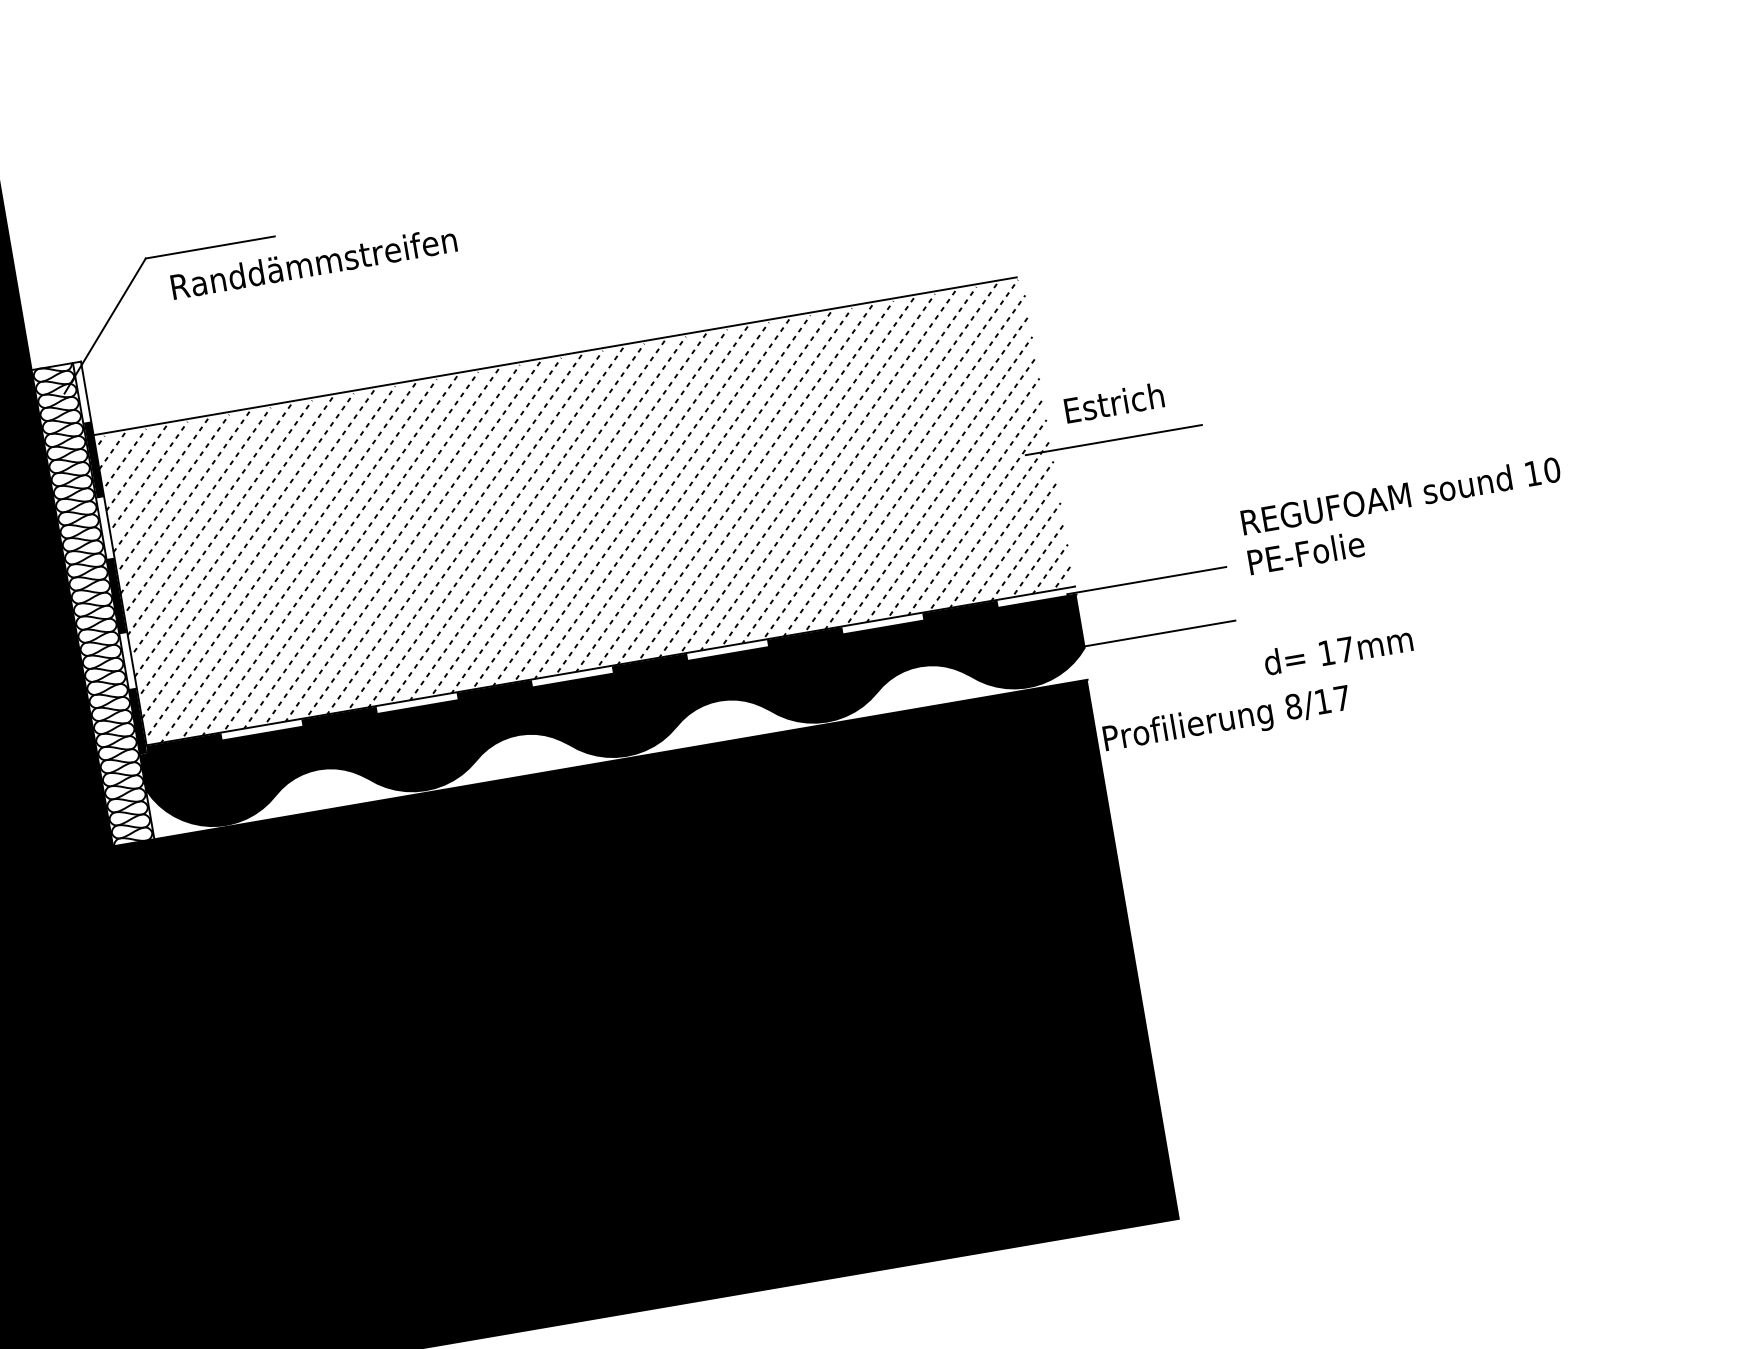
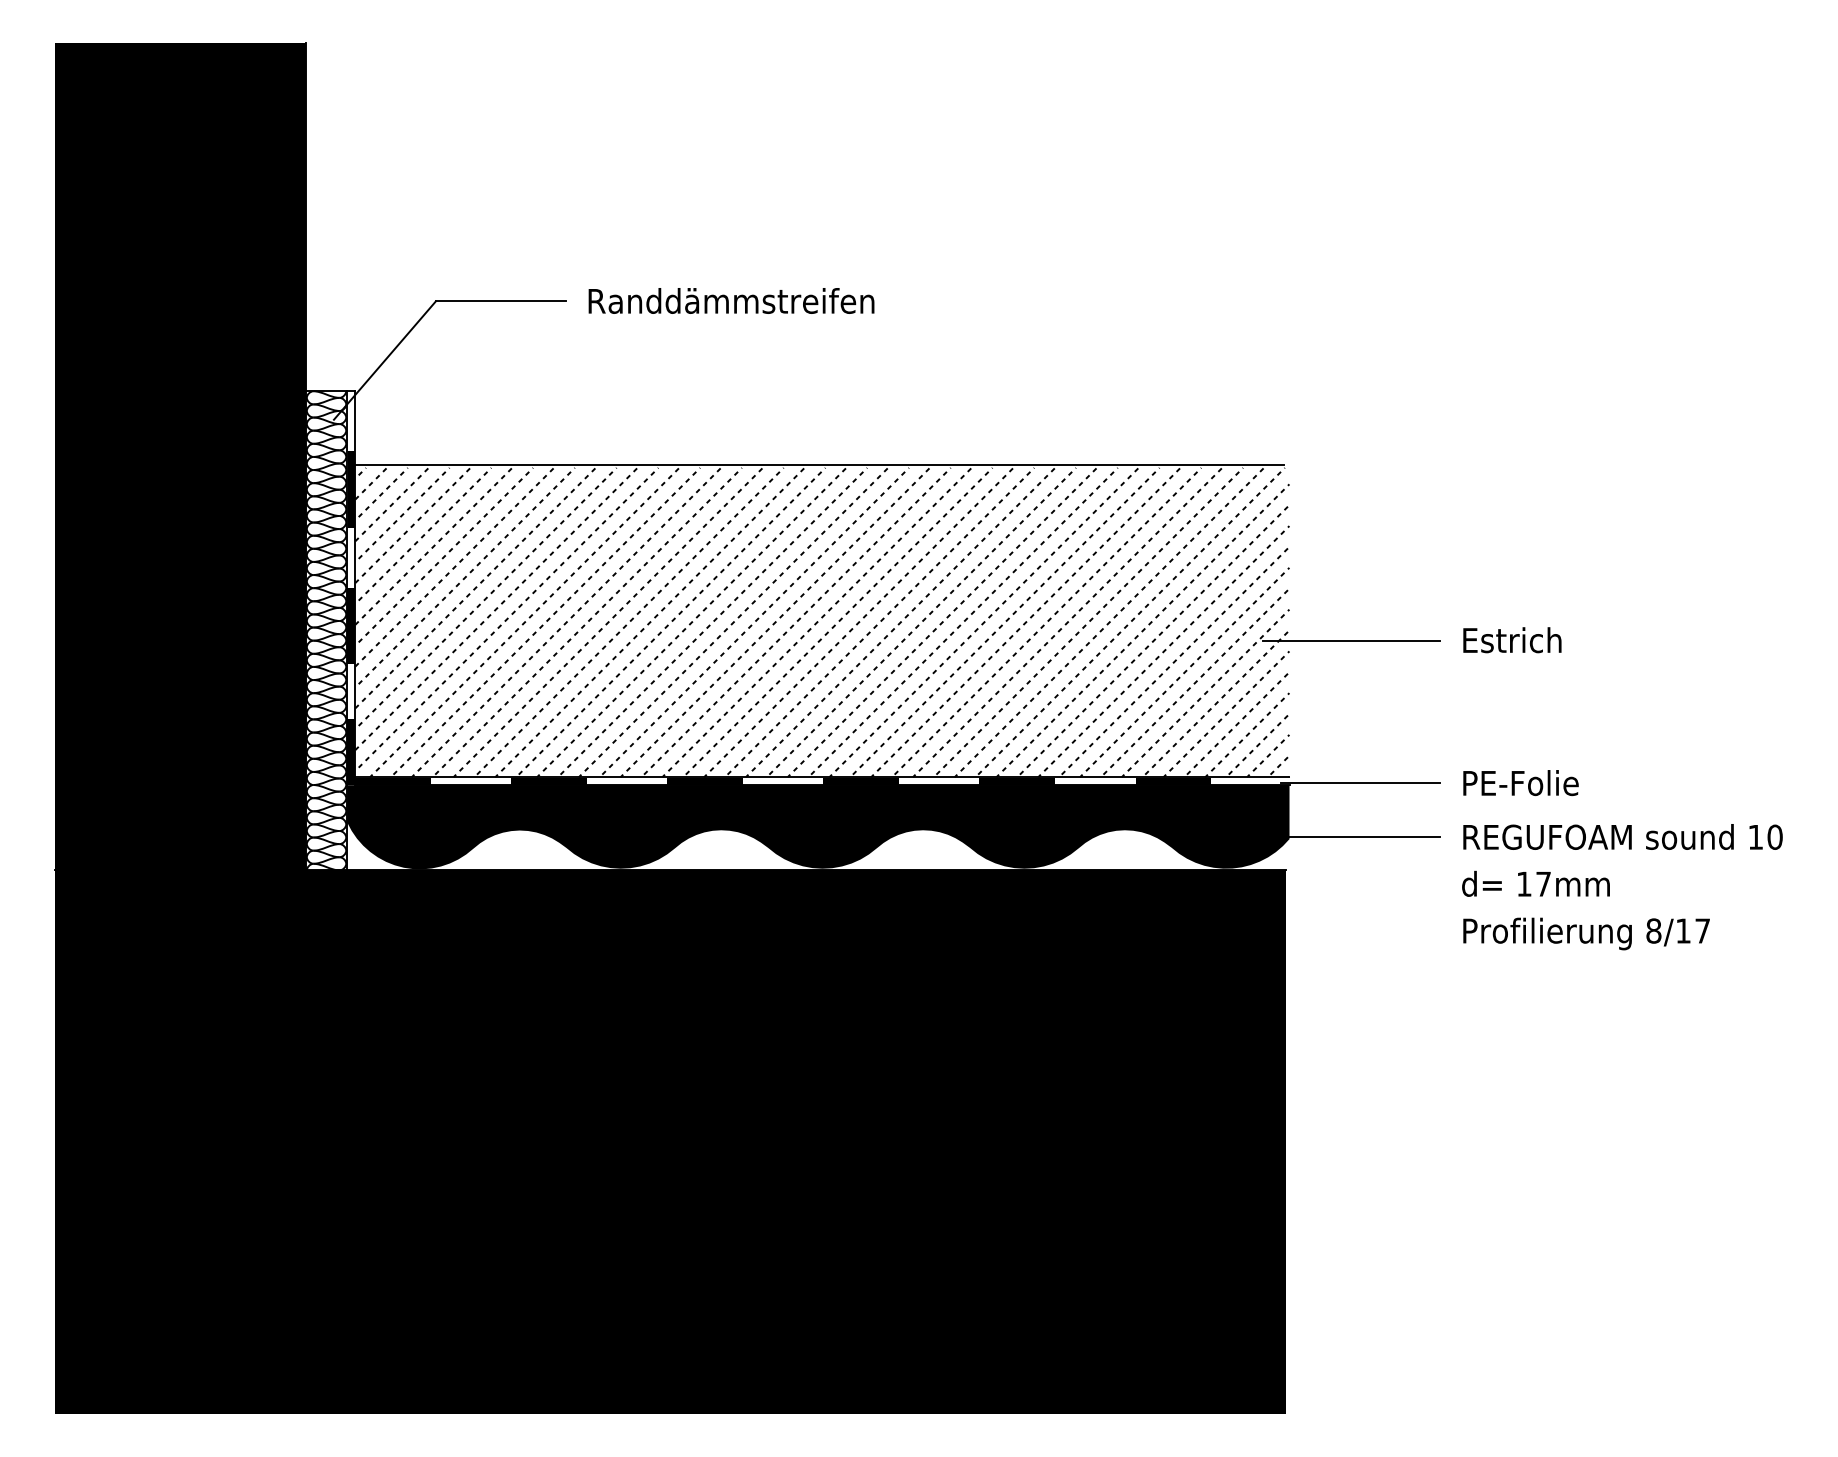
text: (313, 262) -> (731, 300), moved
text: (1114, 403) -> (1512, 640), moved
text: (1400, 495) -> (1622, 836), moved
text: (1226, 720) -> (1586, 933), moved

